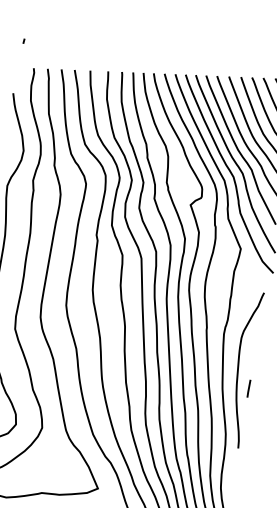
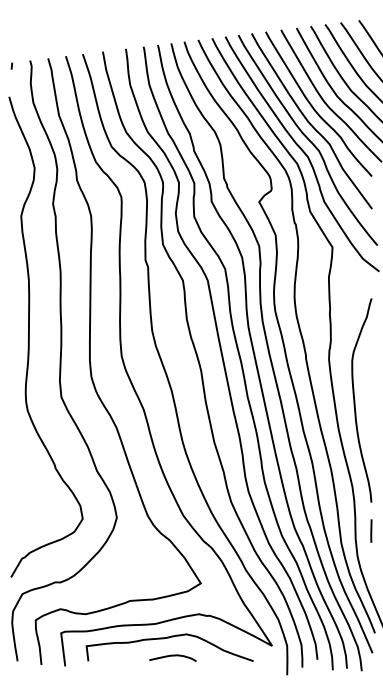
line: (23, 40) -> (11, 65), moved
line: (249, 388) -> (371, 530), moved

